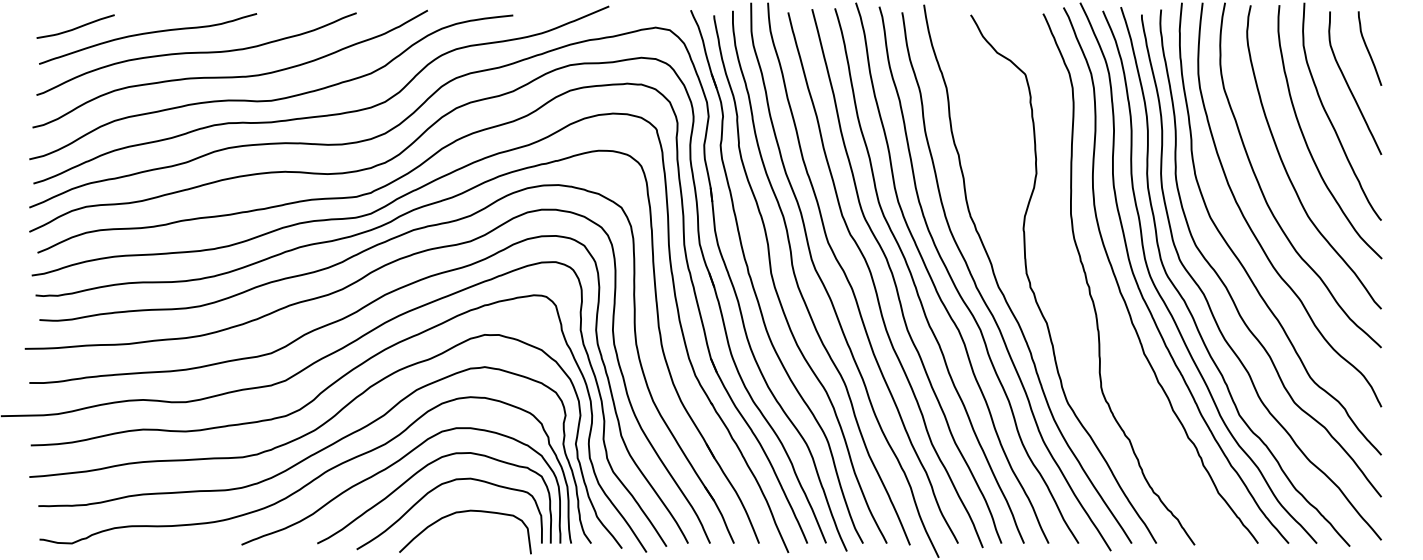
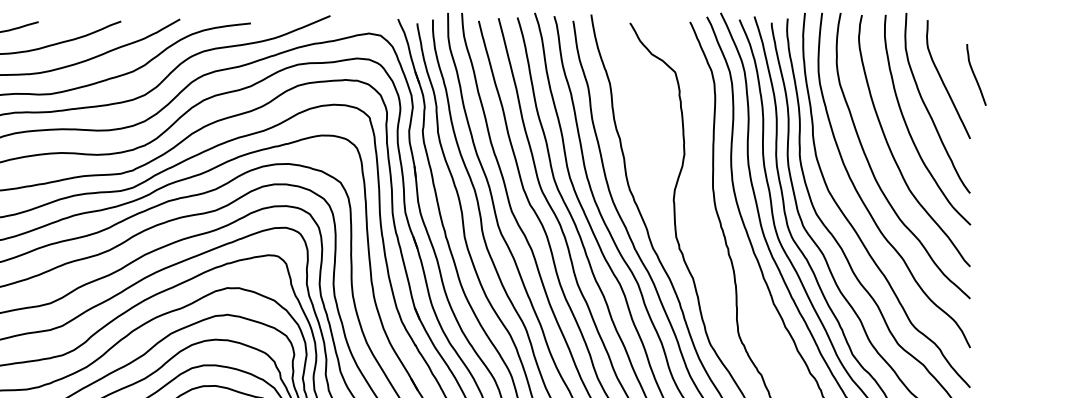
curve: (1368, 48) -> (975, 74), moved

